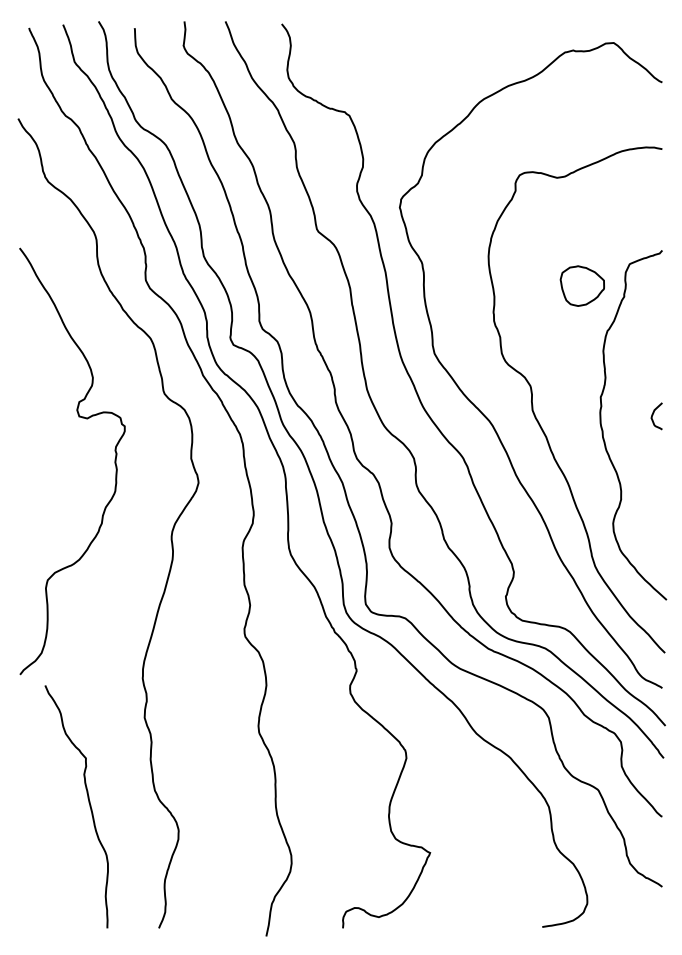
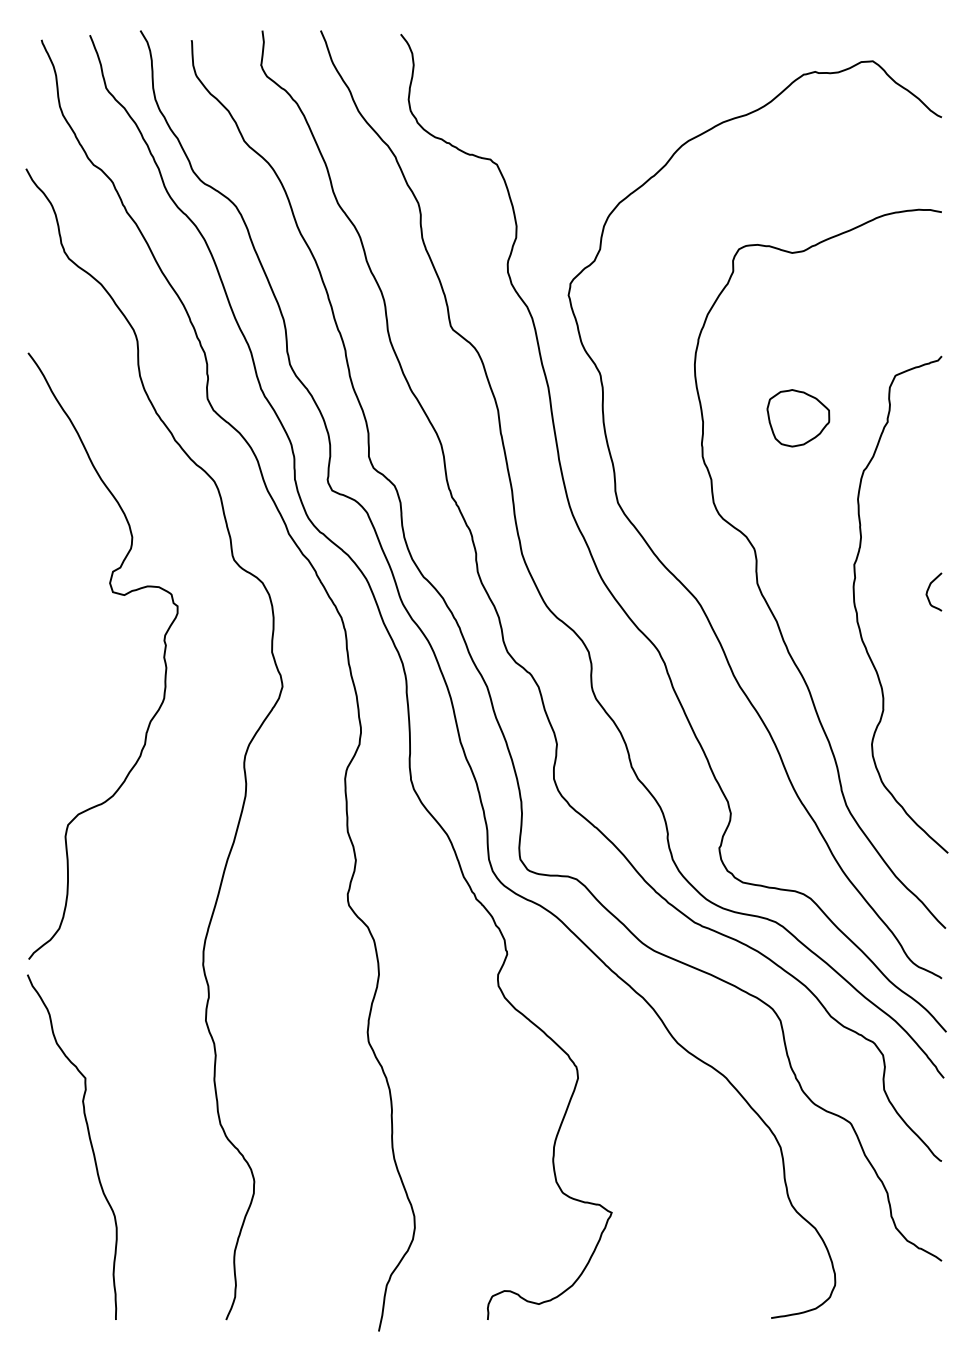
part: (581, 285) -> (797, 417), moved
curve: (88, 803) -> (89, 1142), moved

